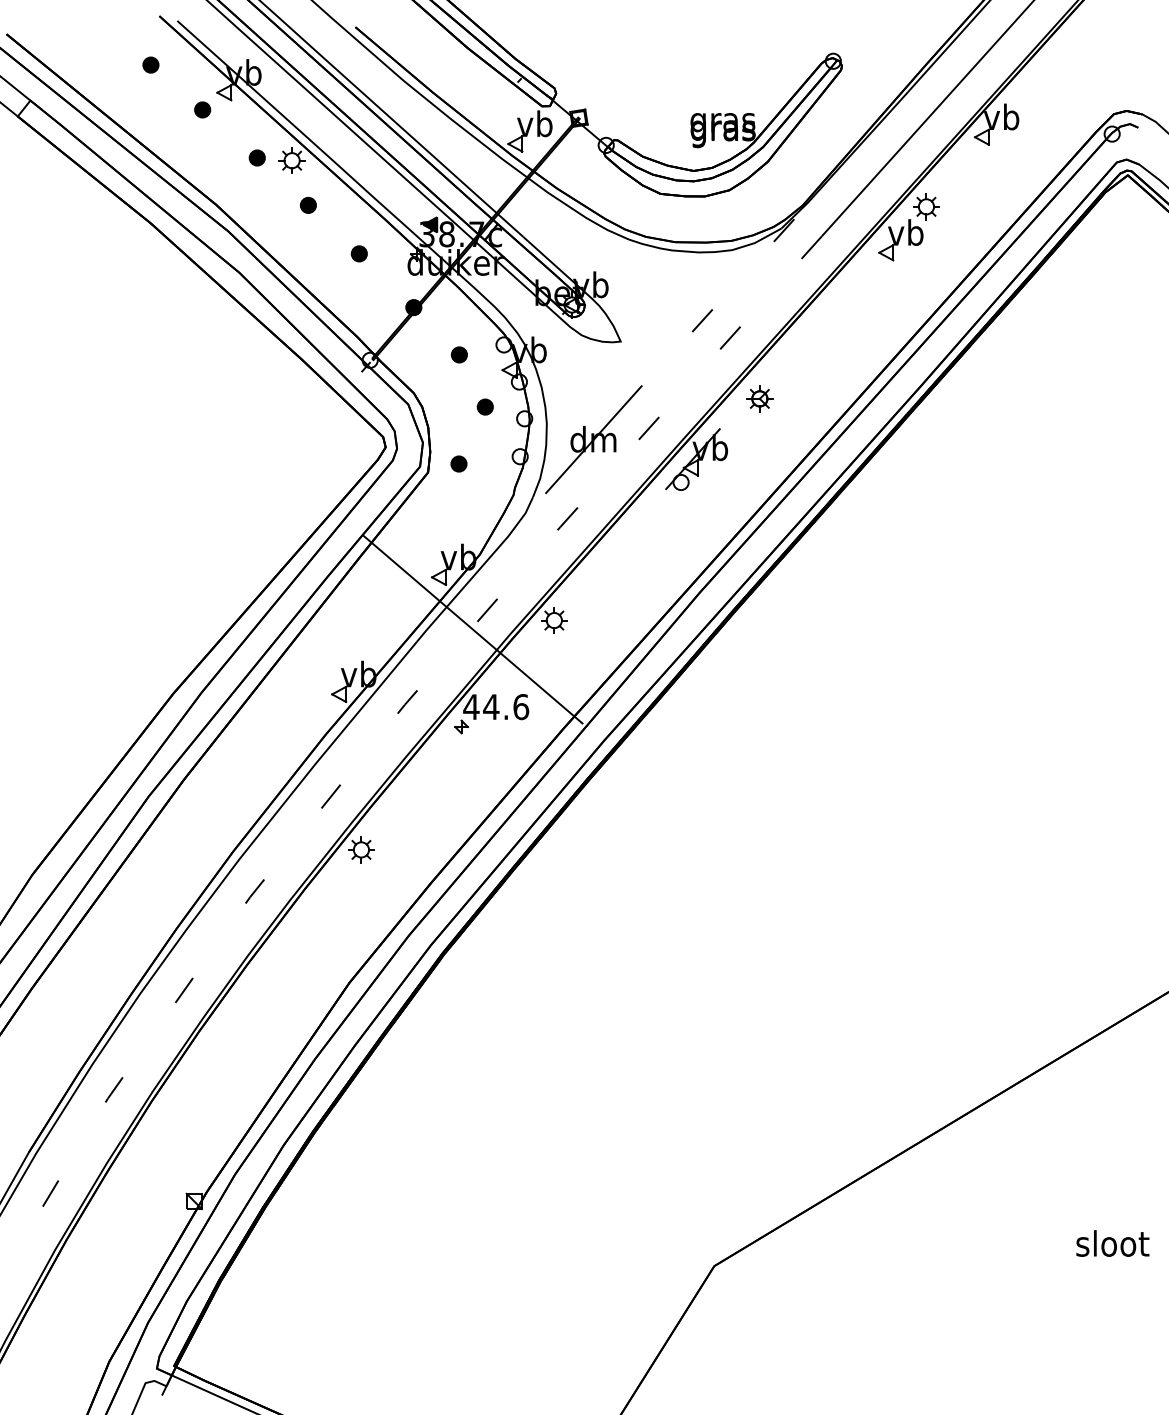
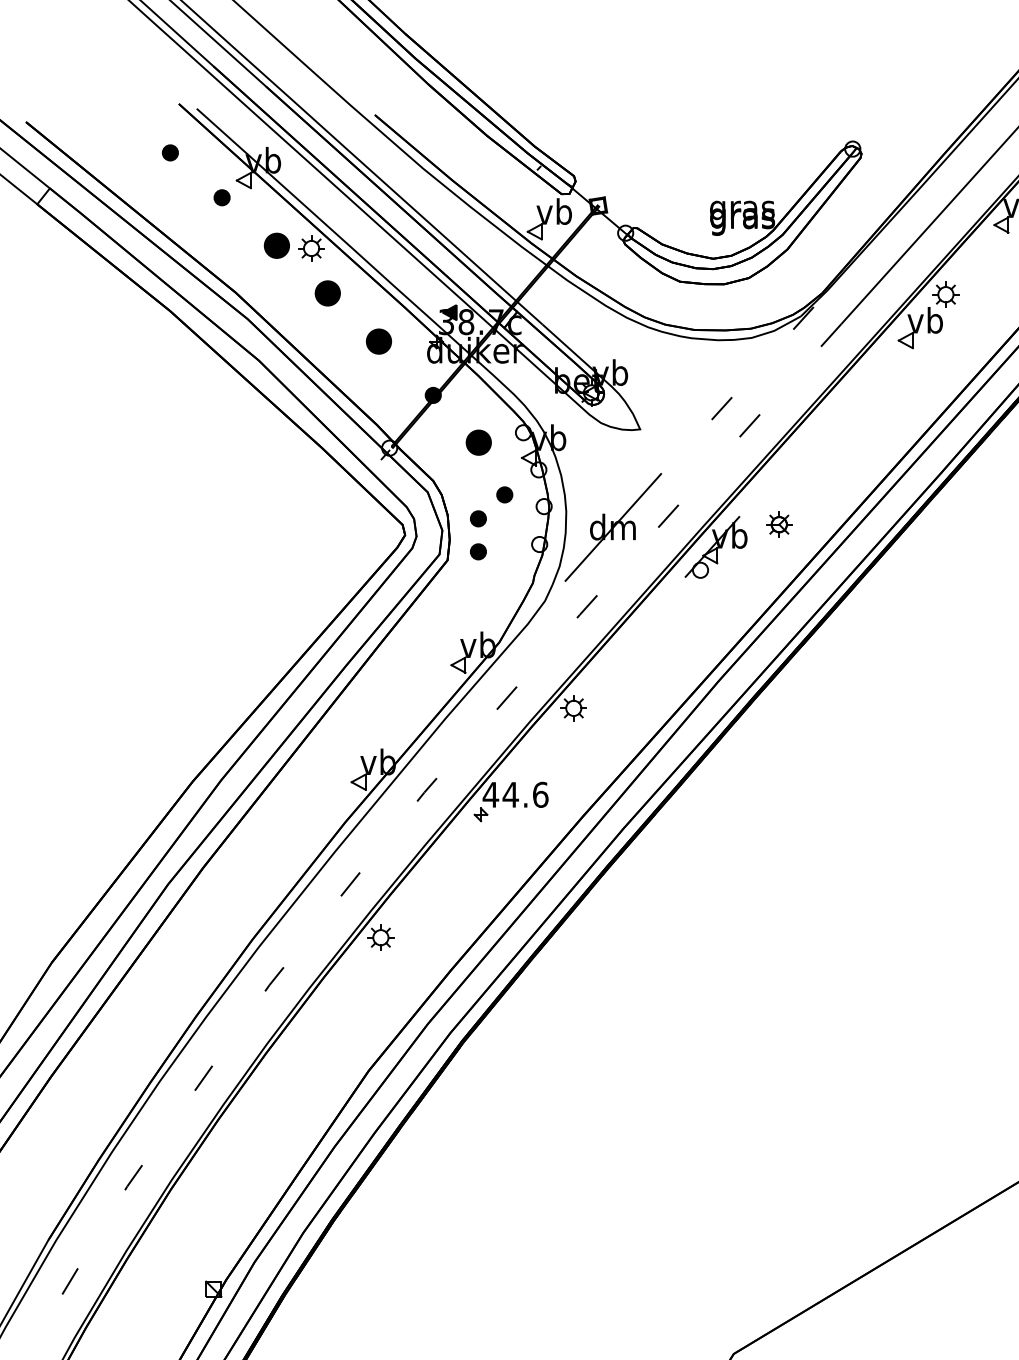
part: (256, 157) -> (275, 245), size x1.6
part: (308, 204) -> (327, 292), size x1.6
part: (358, 253) -> (377, 341), size x1.6
part: (459, 354) -> (478, 442), size x1.6
part: (759, 398) -> (778, 524), moved
part: (458, 430) -> (477, 518), added
line: (472, 629) -> (491, 717), removed

